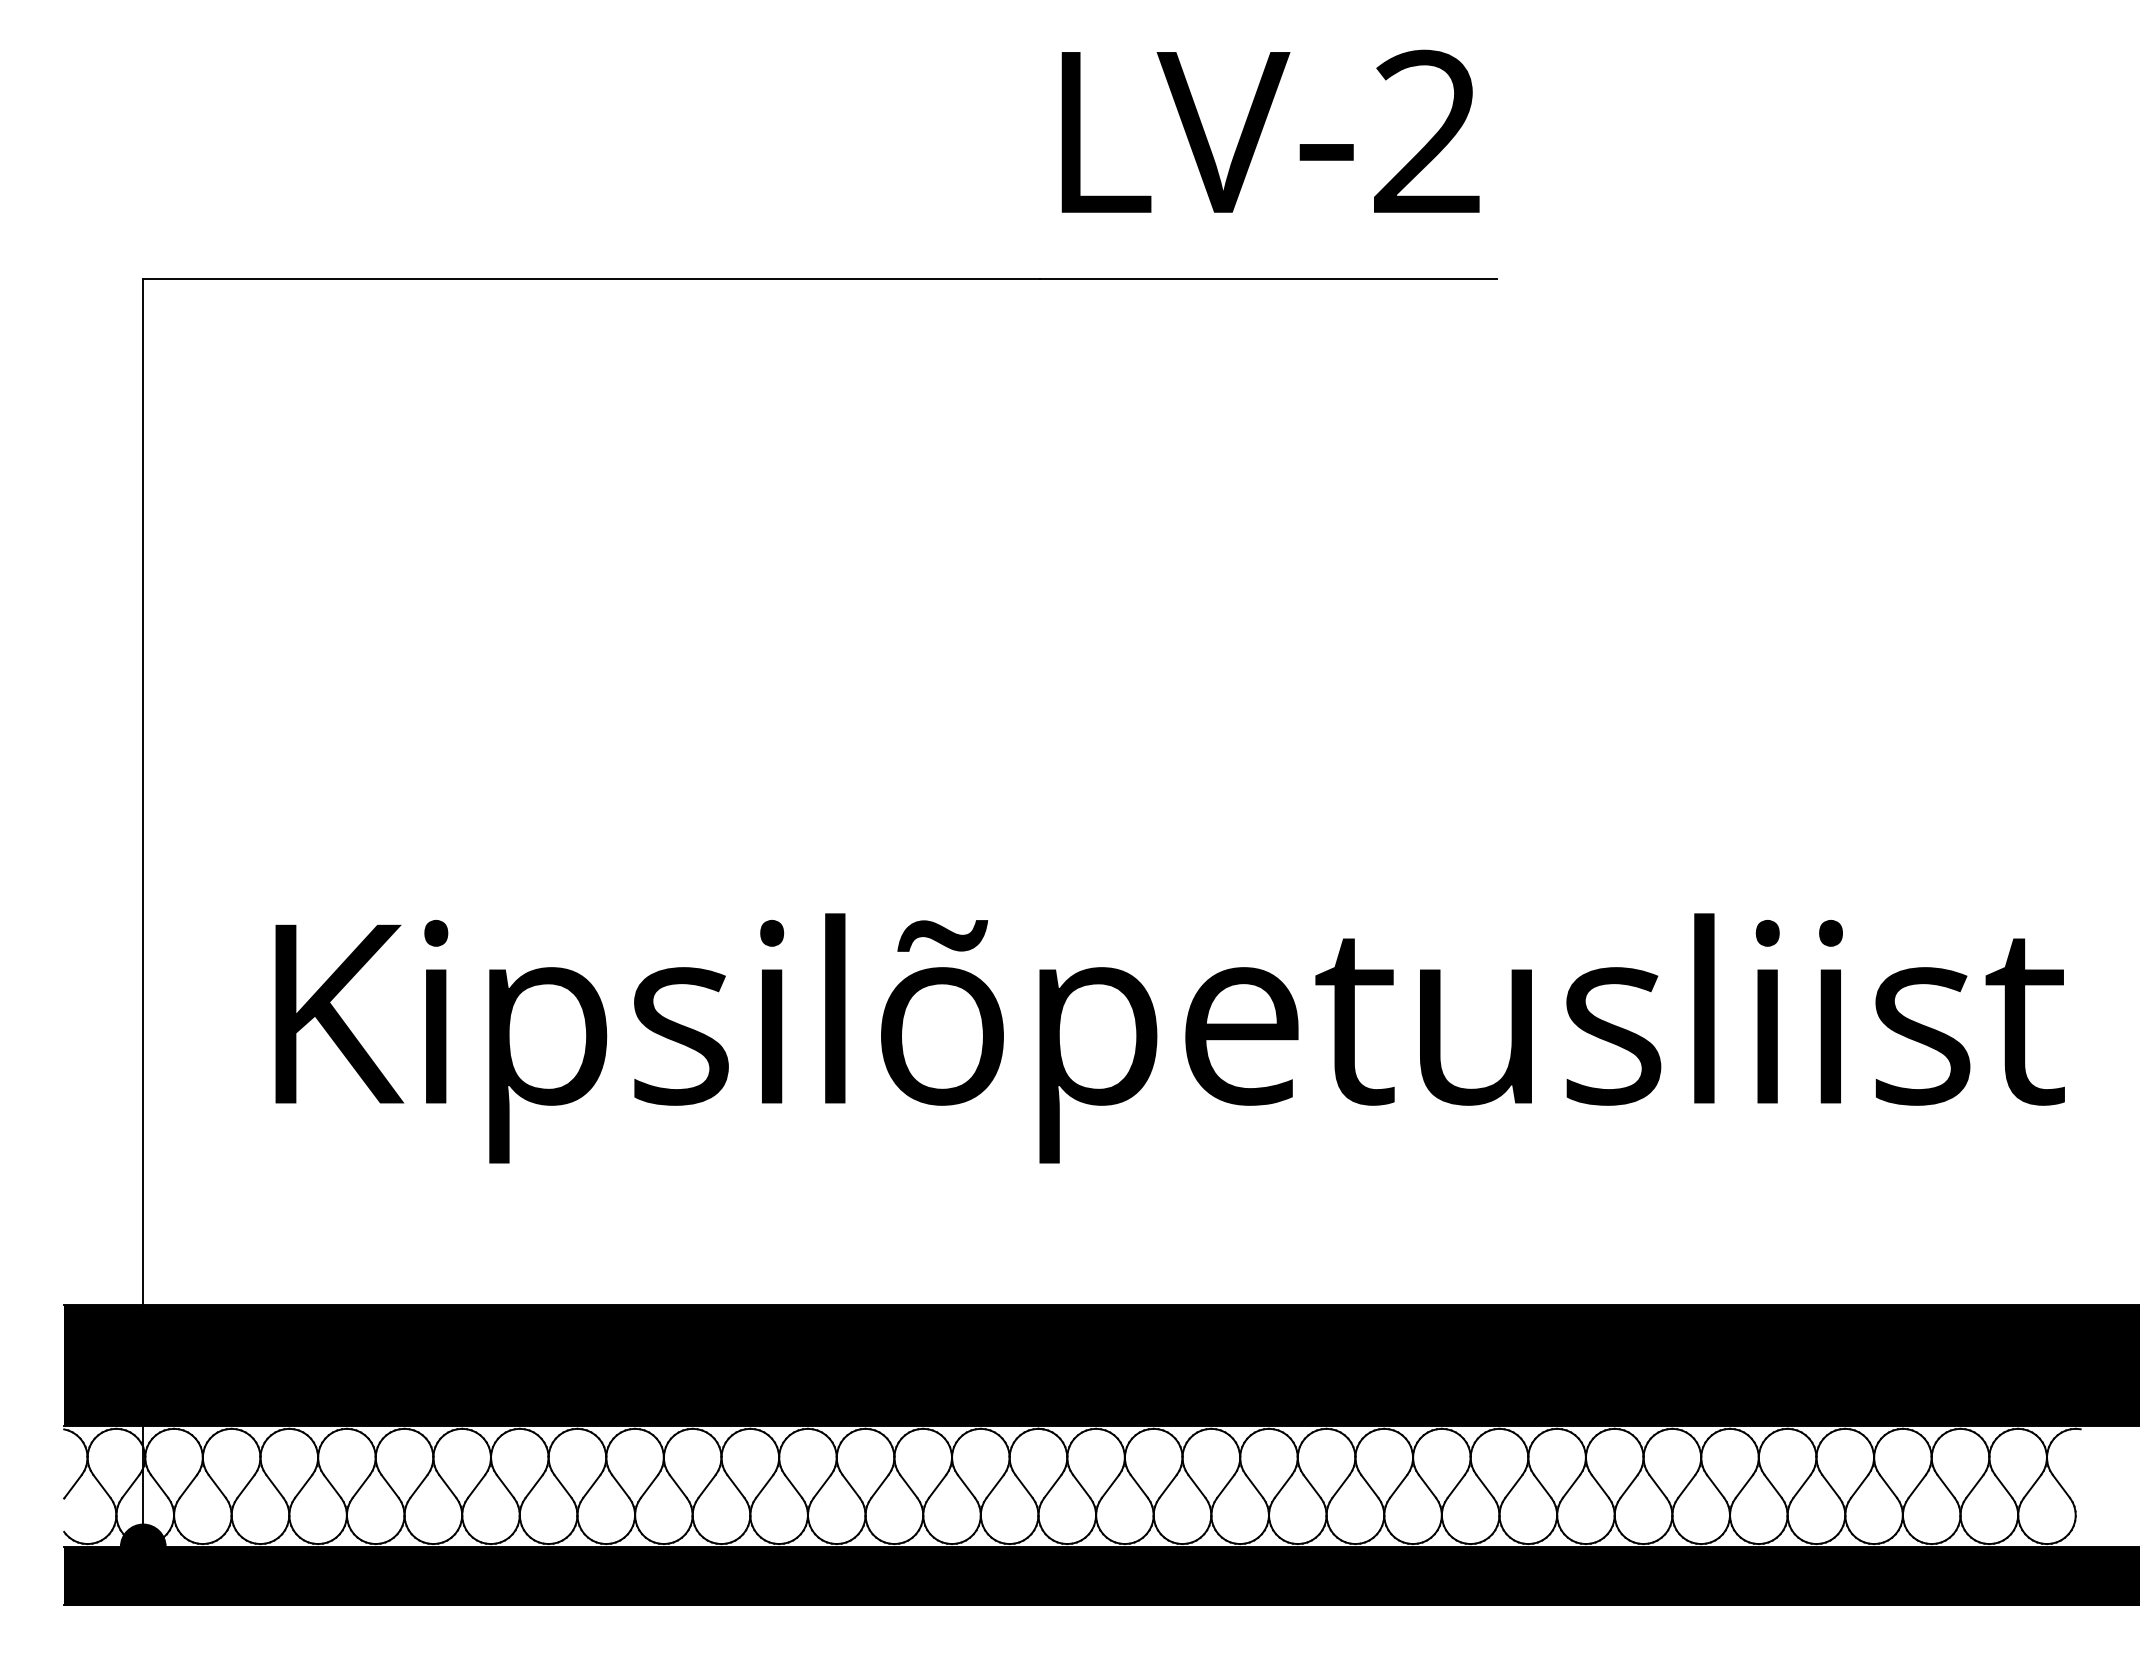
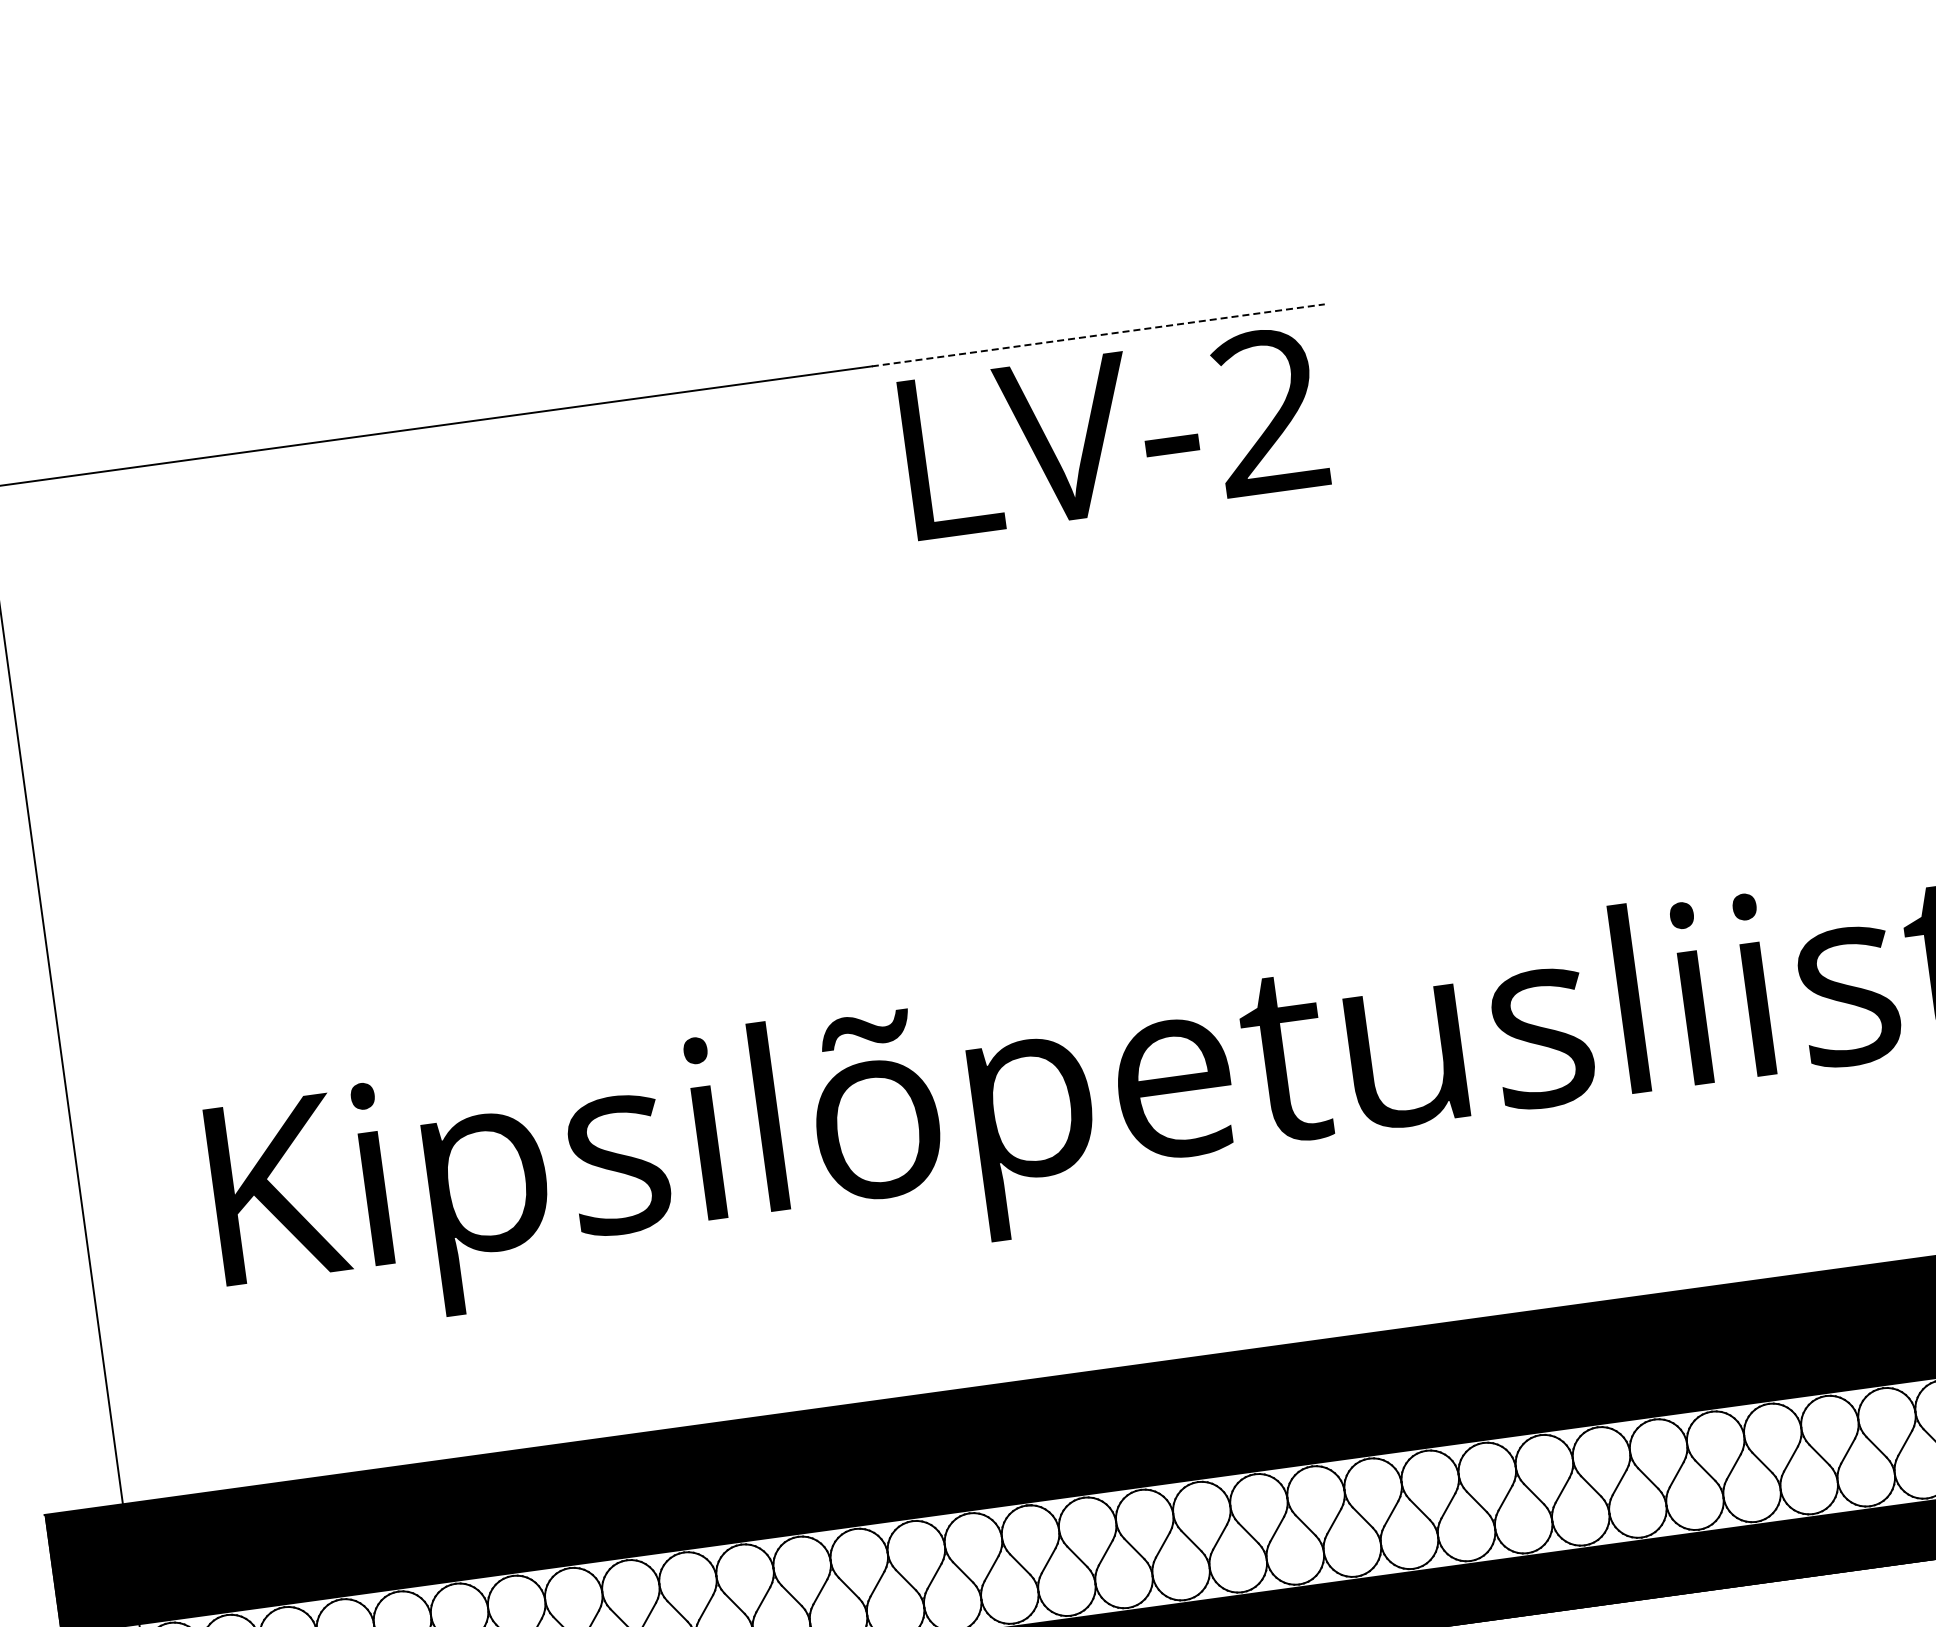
text: (1270, 130) -> (1113, 431), moved
line: (1268, 279) -> (1098, 335), solid -> dashed

